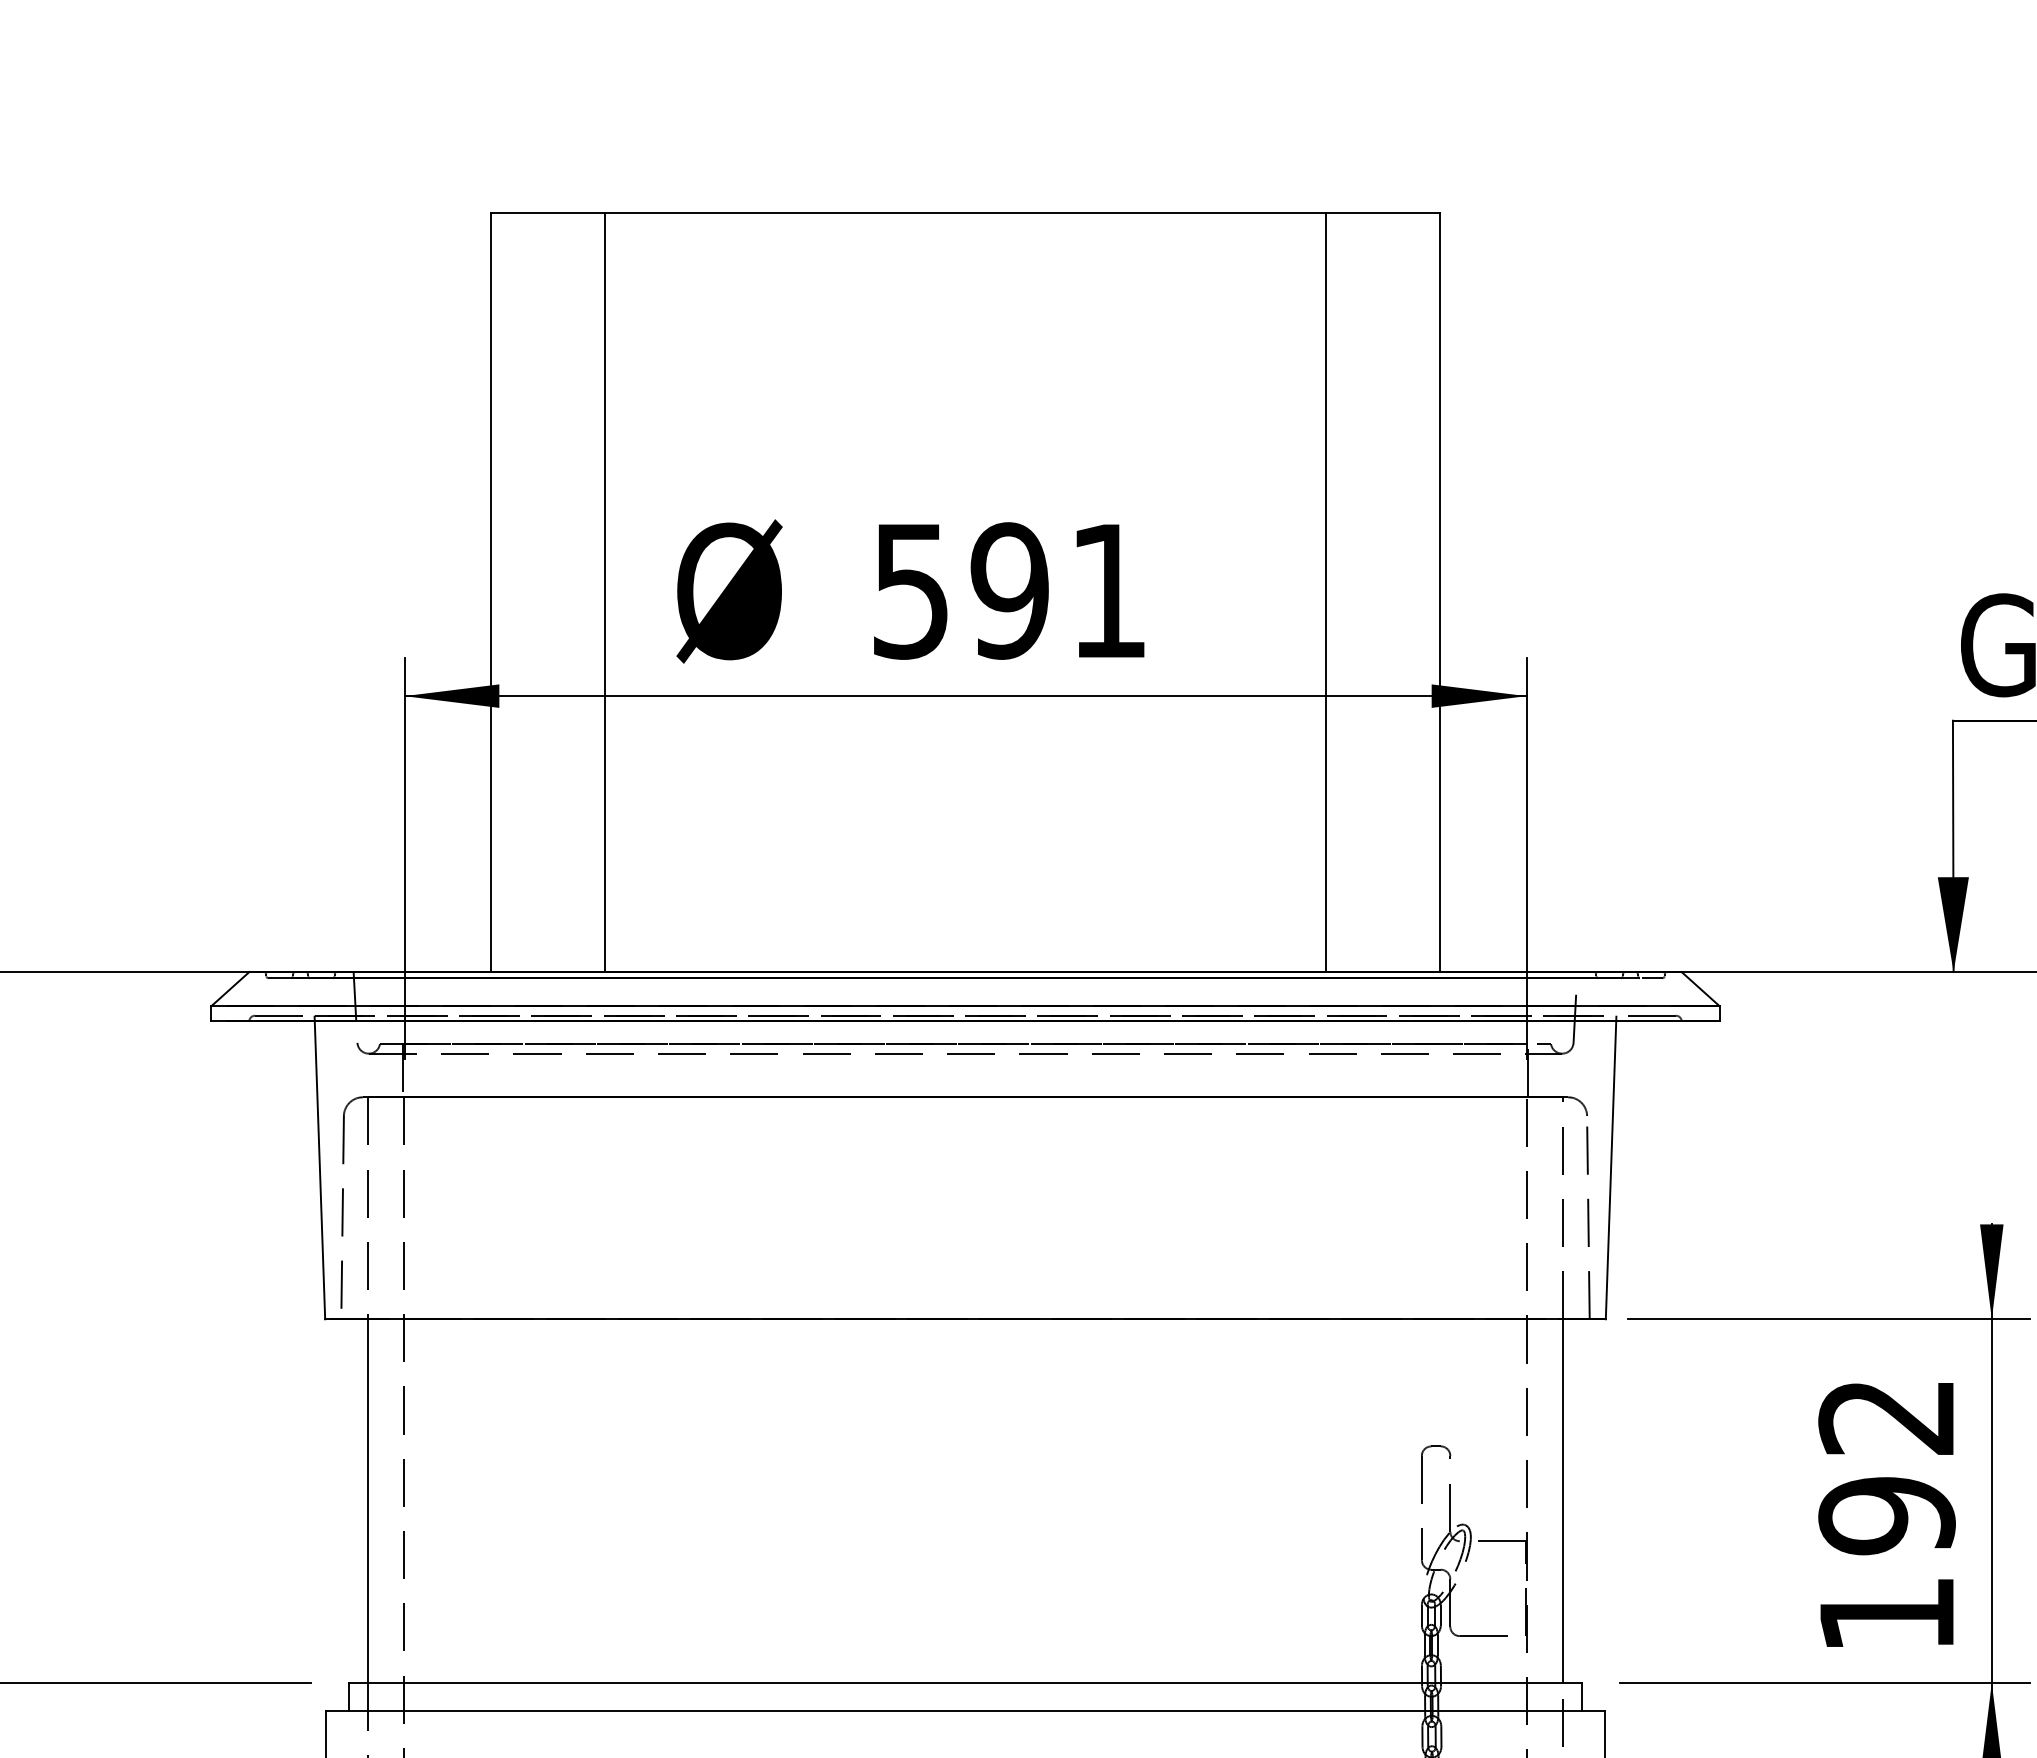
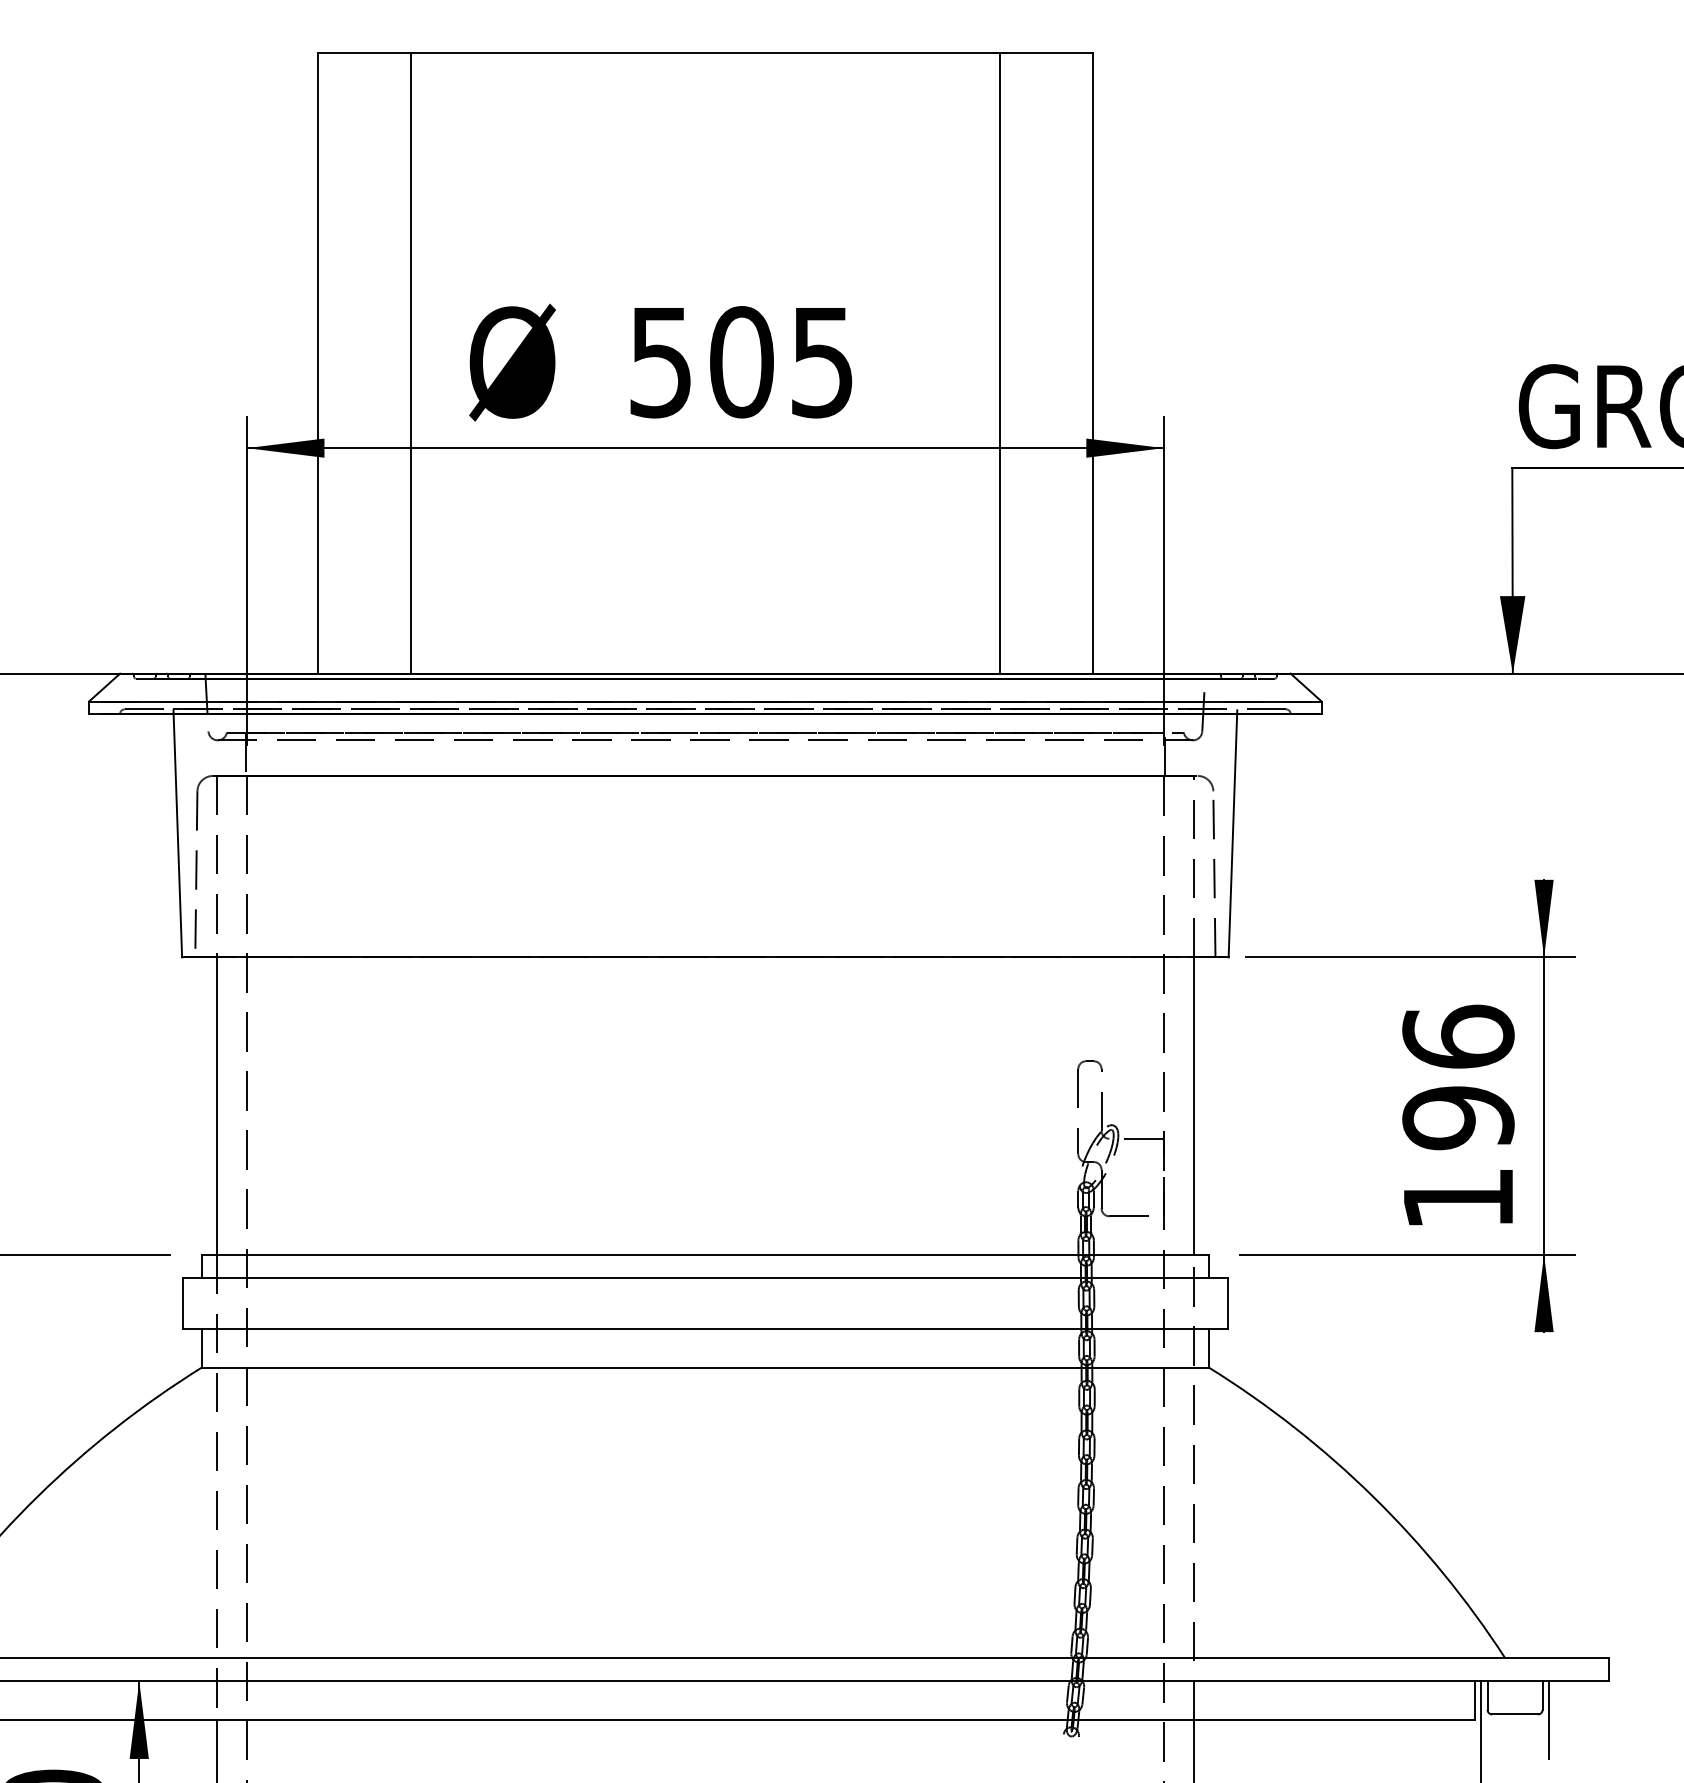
text: (1057, 591) -> (780, 362), 591 -> 505
text: (1887, 1416) -> (1458, 1036), 192 -> 196

